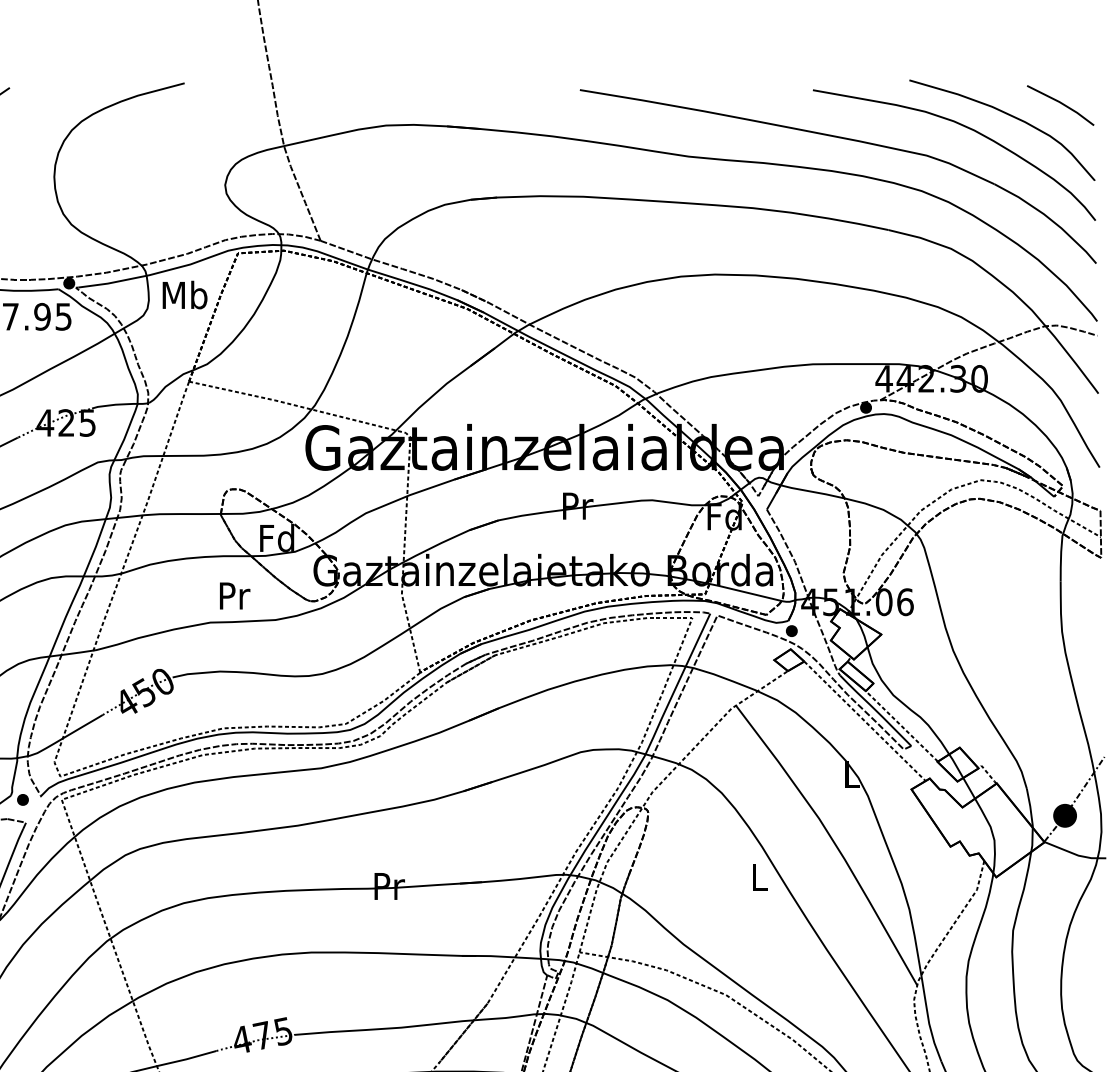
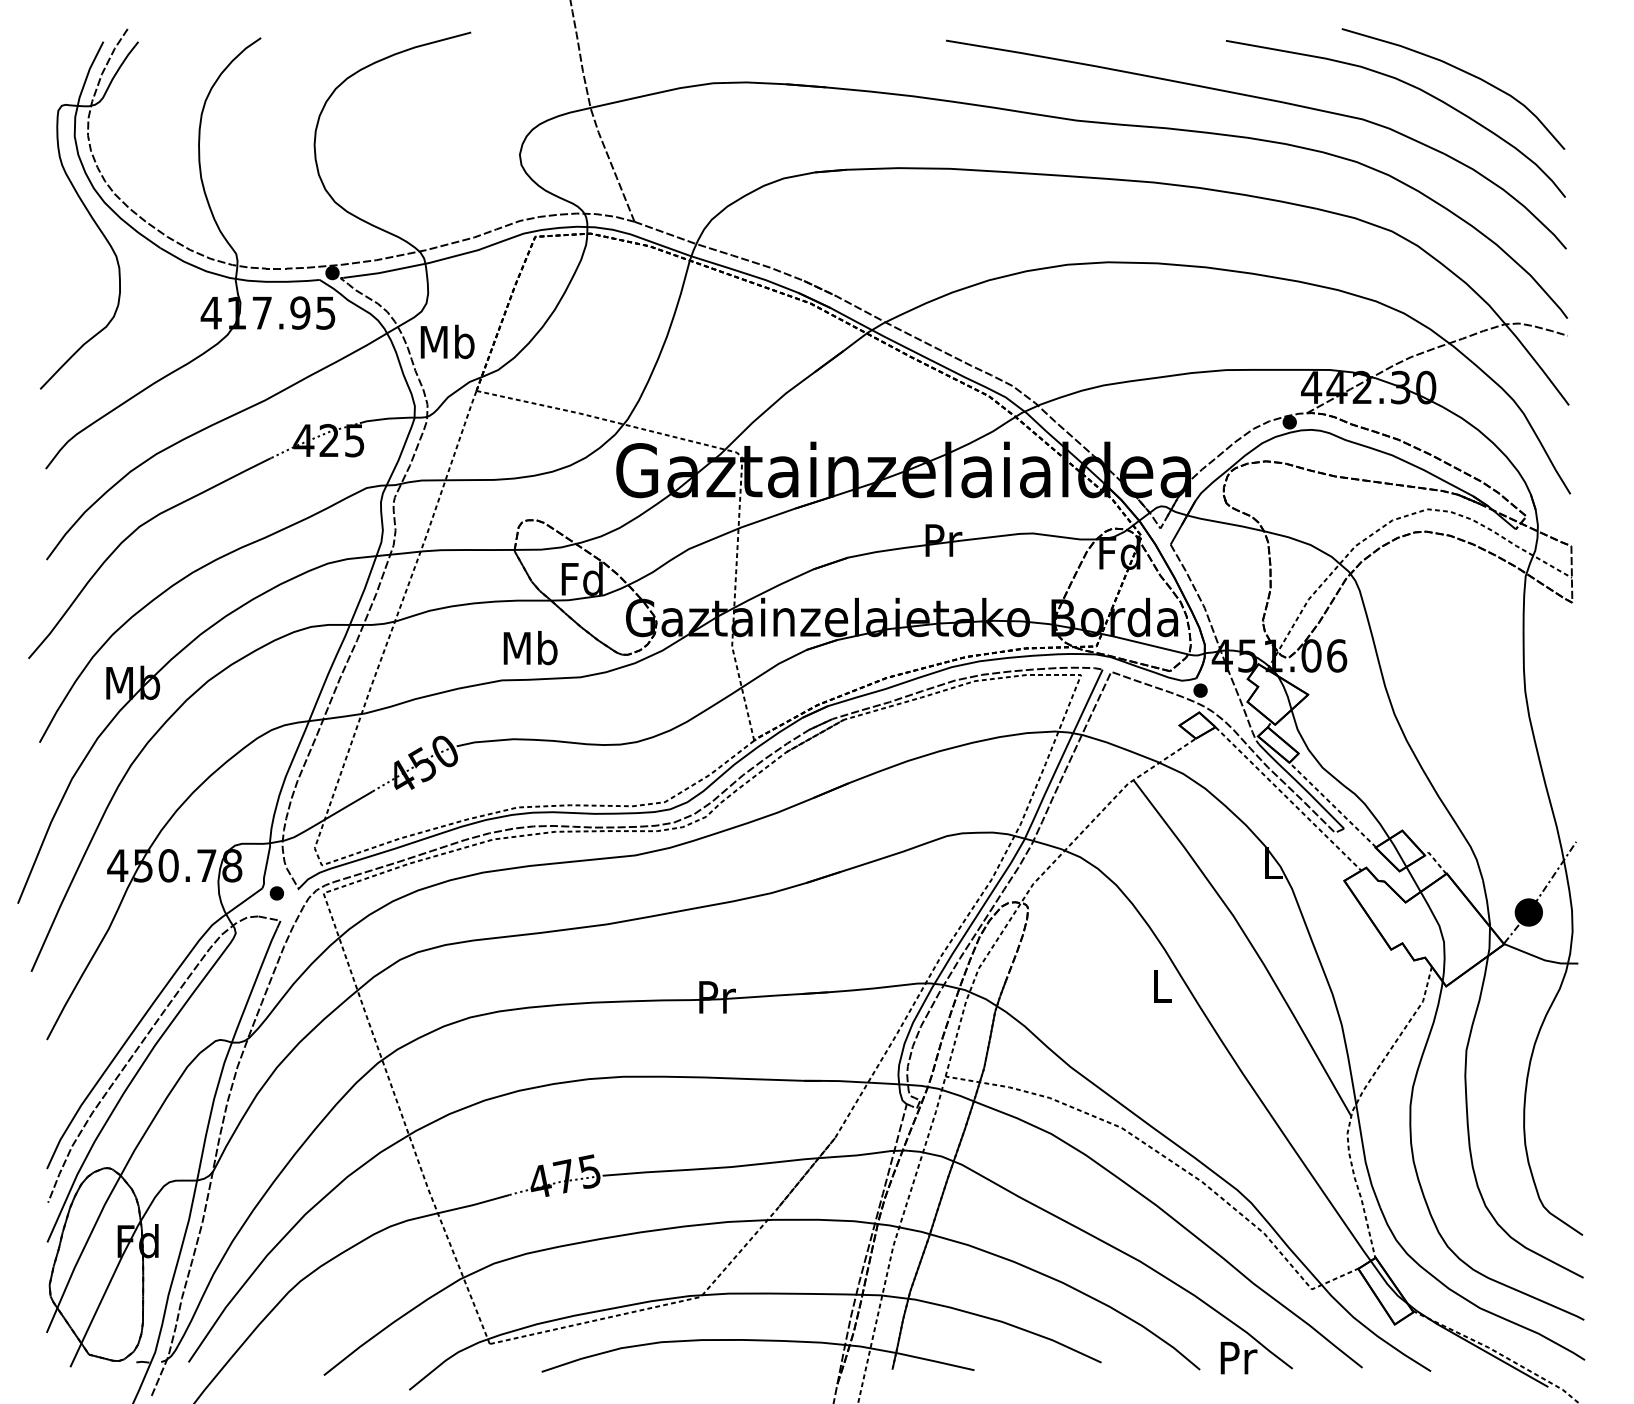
line: (1061, 104) -> (1524, 57), removed
text: (184, 294) -> (447, 341), moved
text: (234, 595) -> (530, 647), Pr -> Mb

